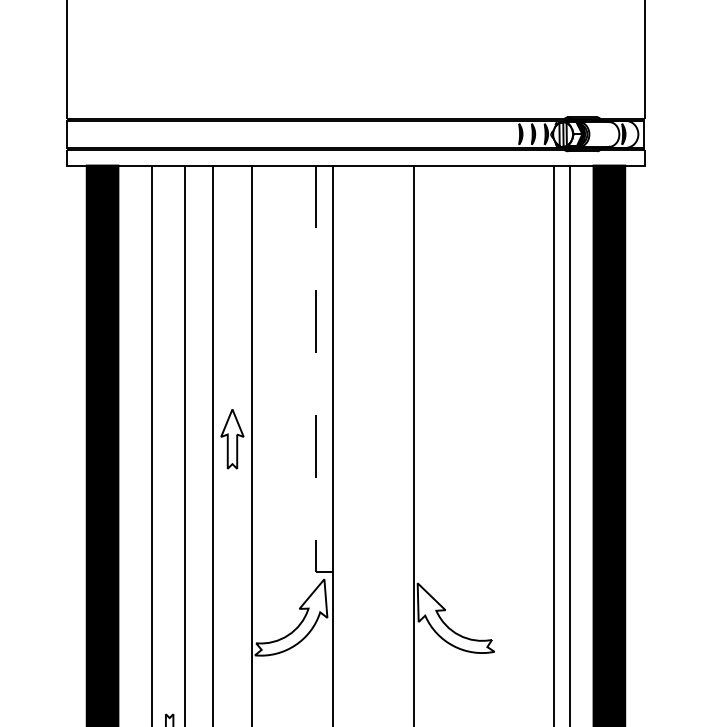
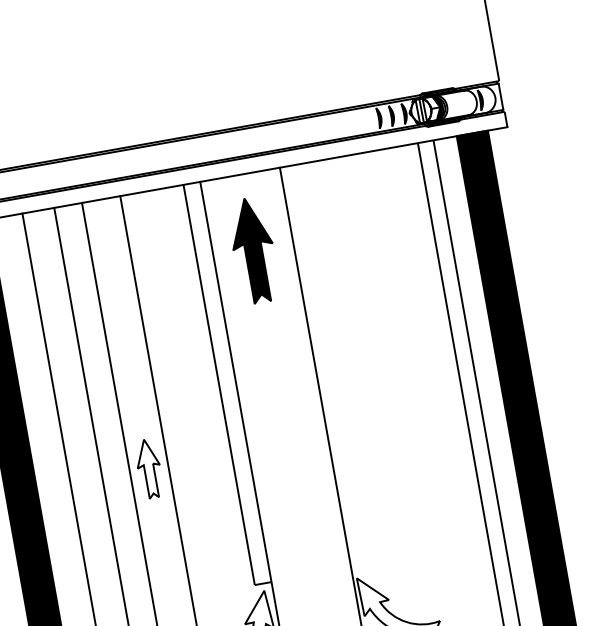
part: (373, 242) -> (253, 250), added
line: (316, 369) -> (219, 385), dashed -> solid

